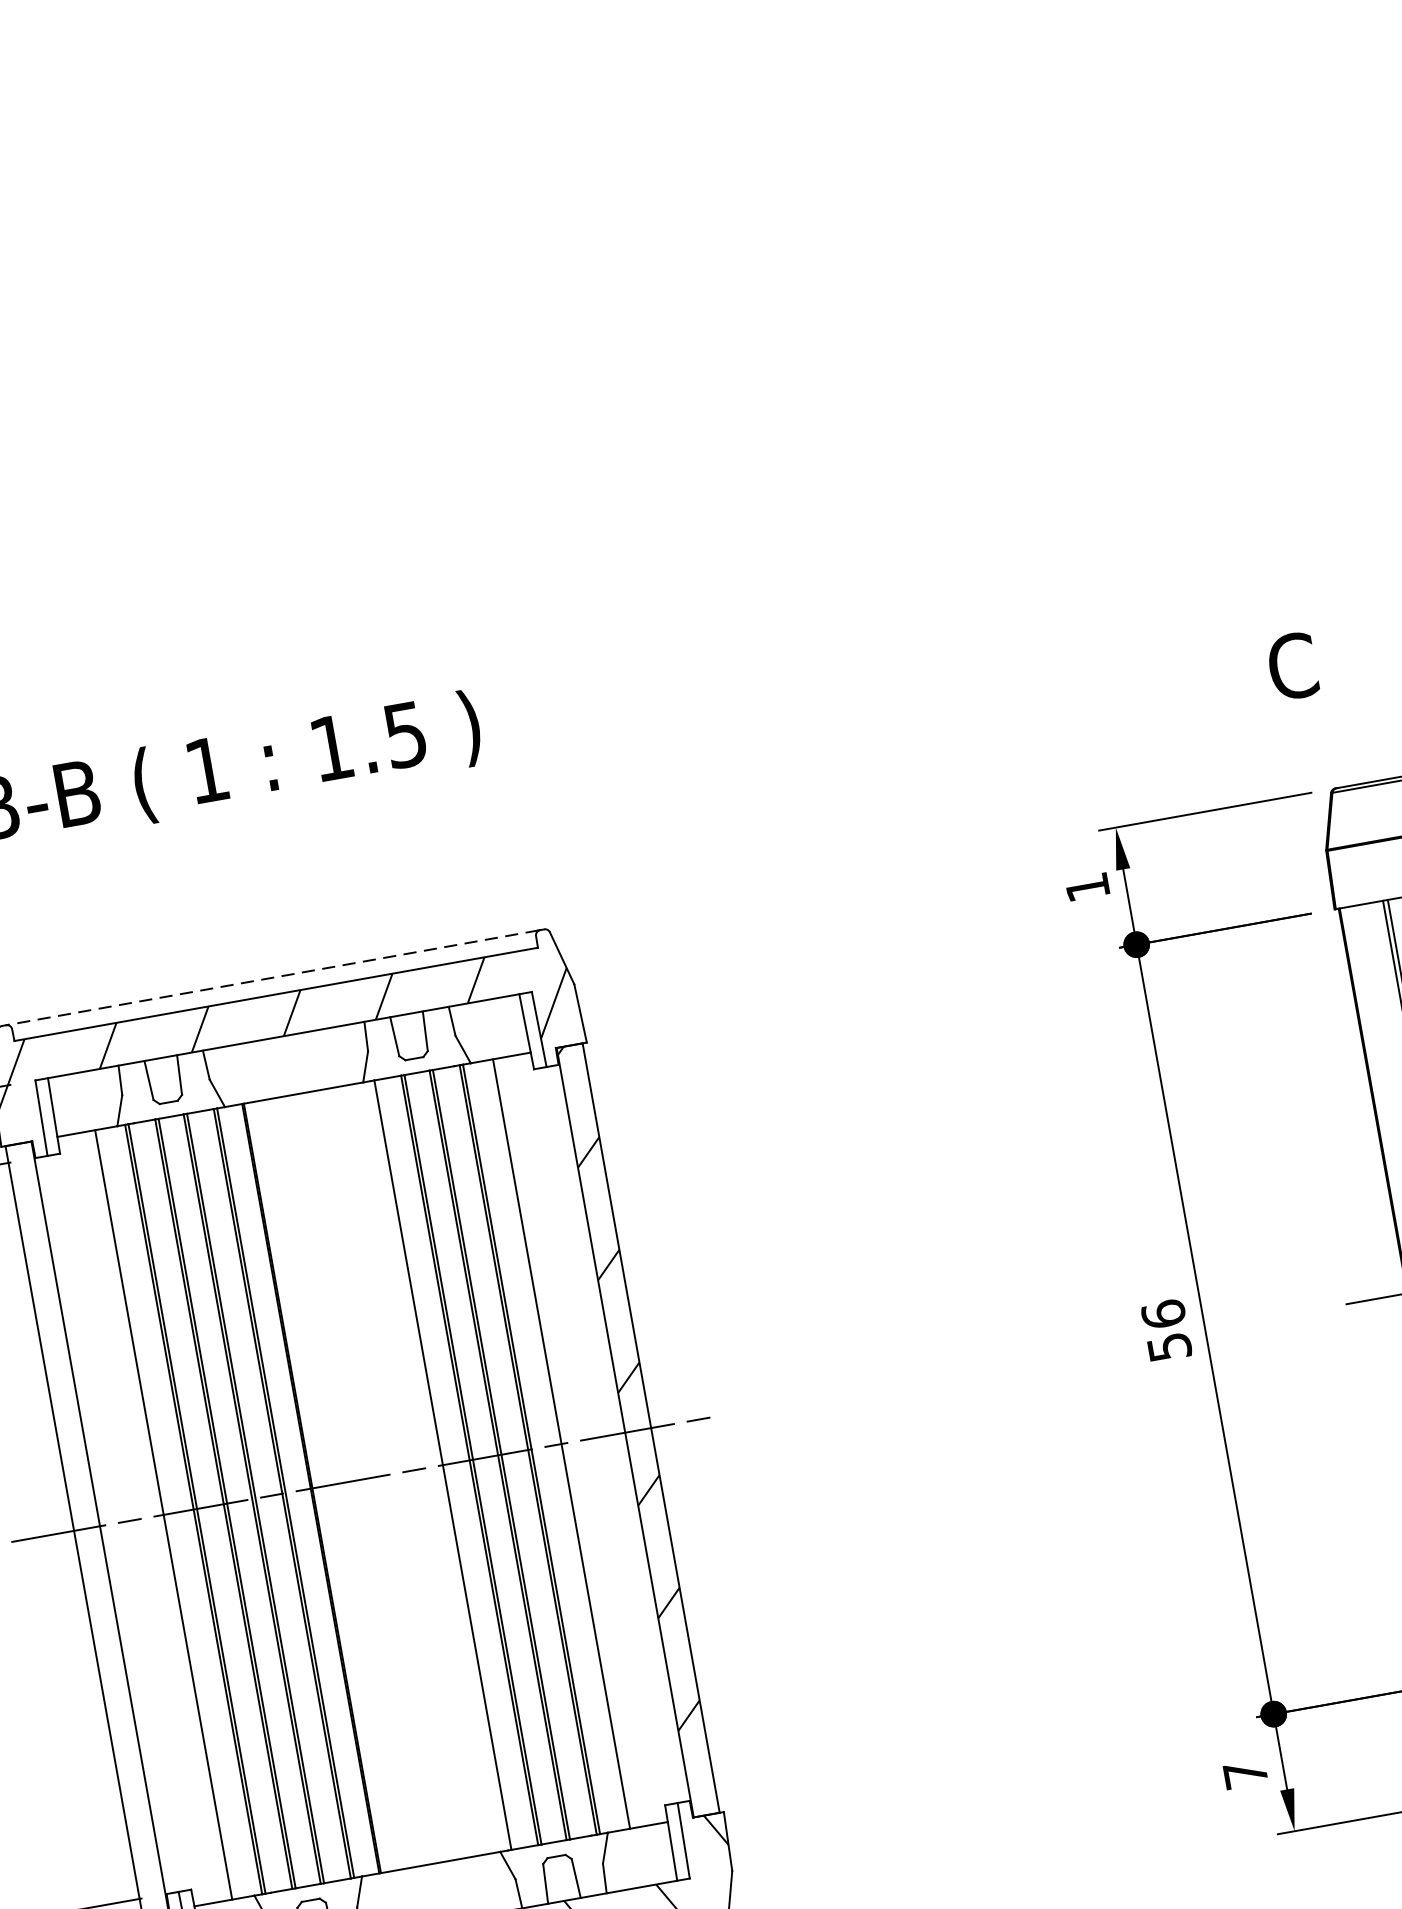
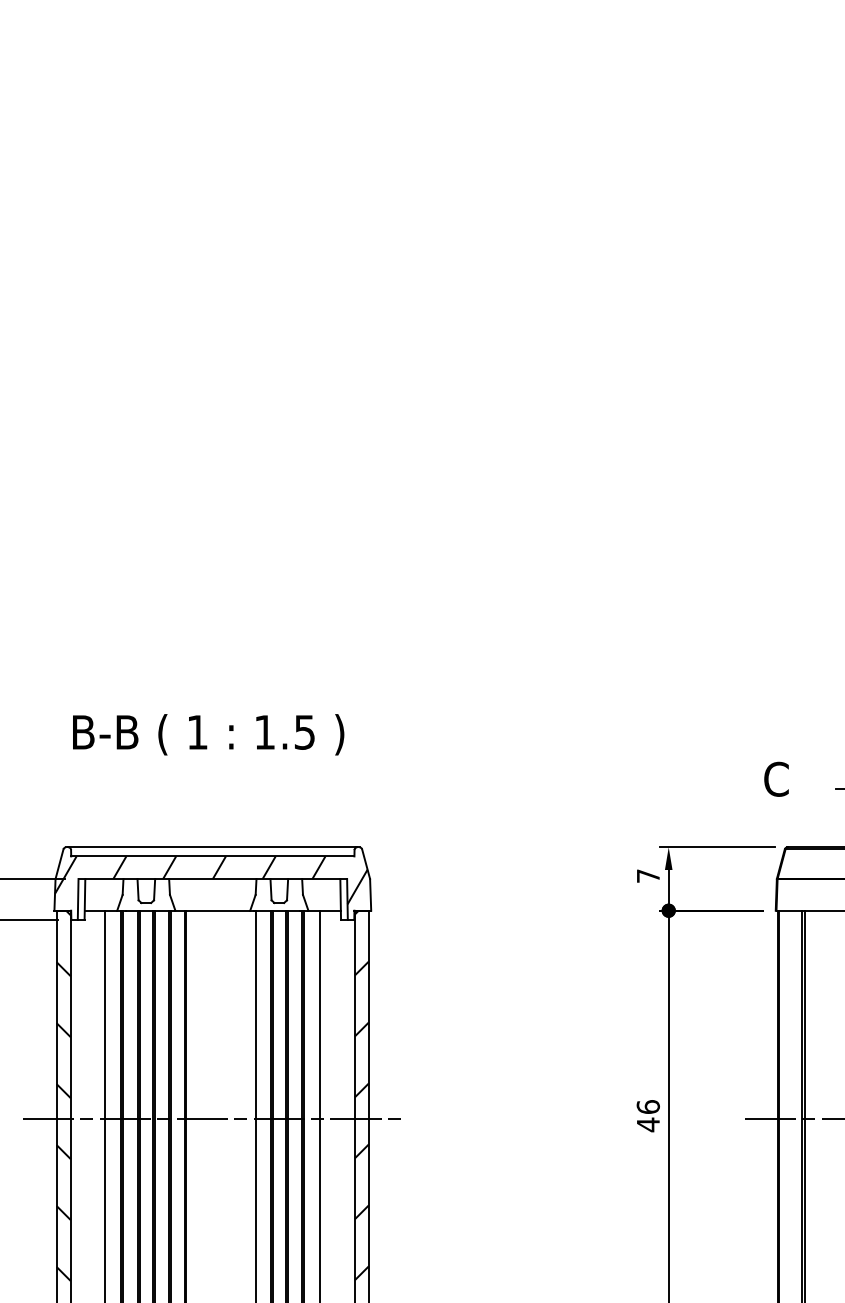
text: (1087, 886) -> (648, 875), 1 -> 7
line: (272, 978) -> (212, 847), dashed -> solid
text: (1169, 1346) -> (648, 1124), 56 -> 46
hatch: (78, 1485) -> (63, 1095), added

